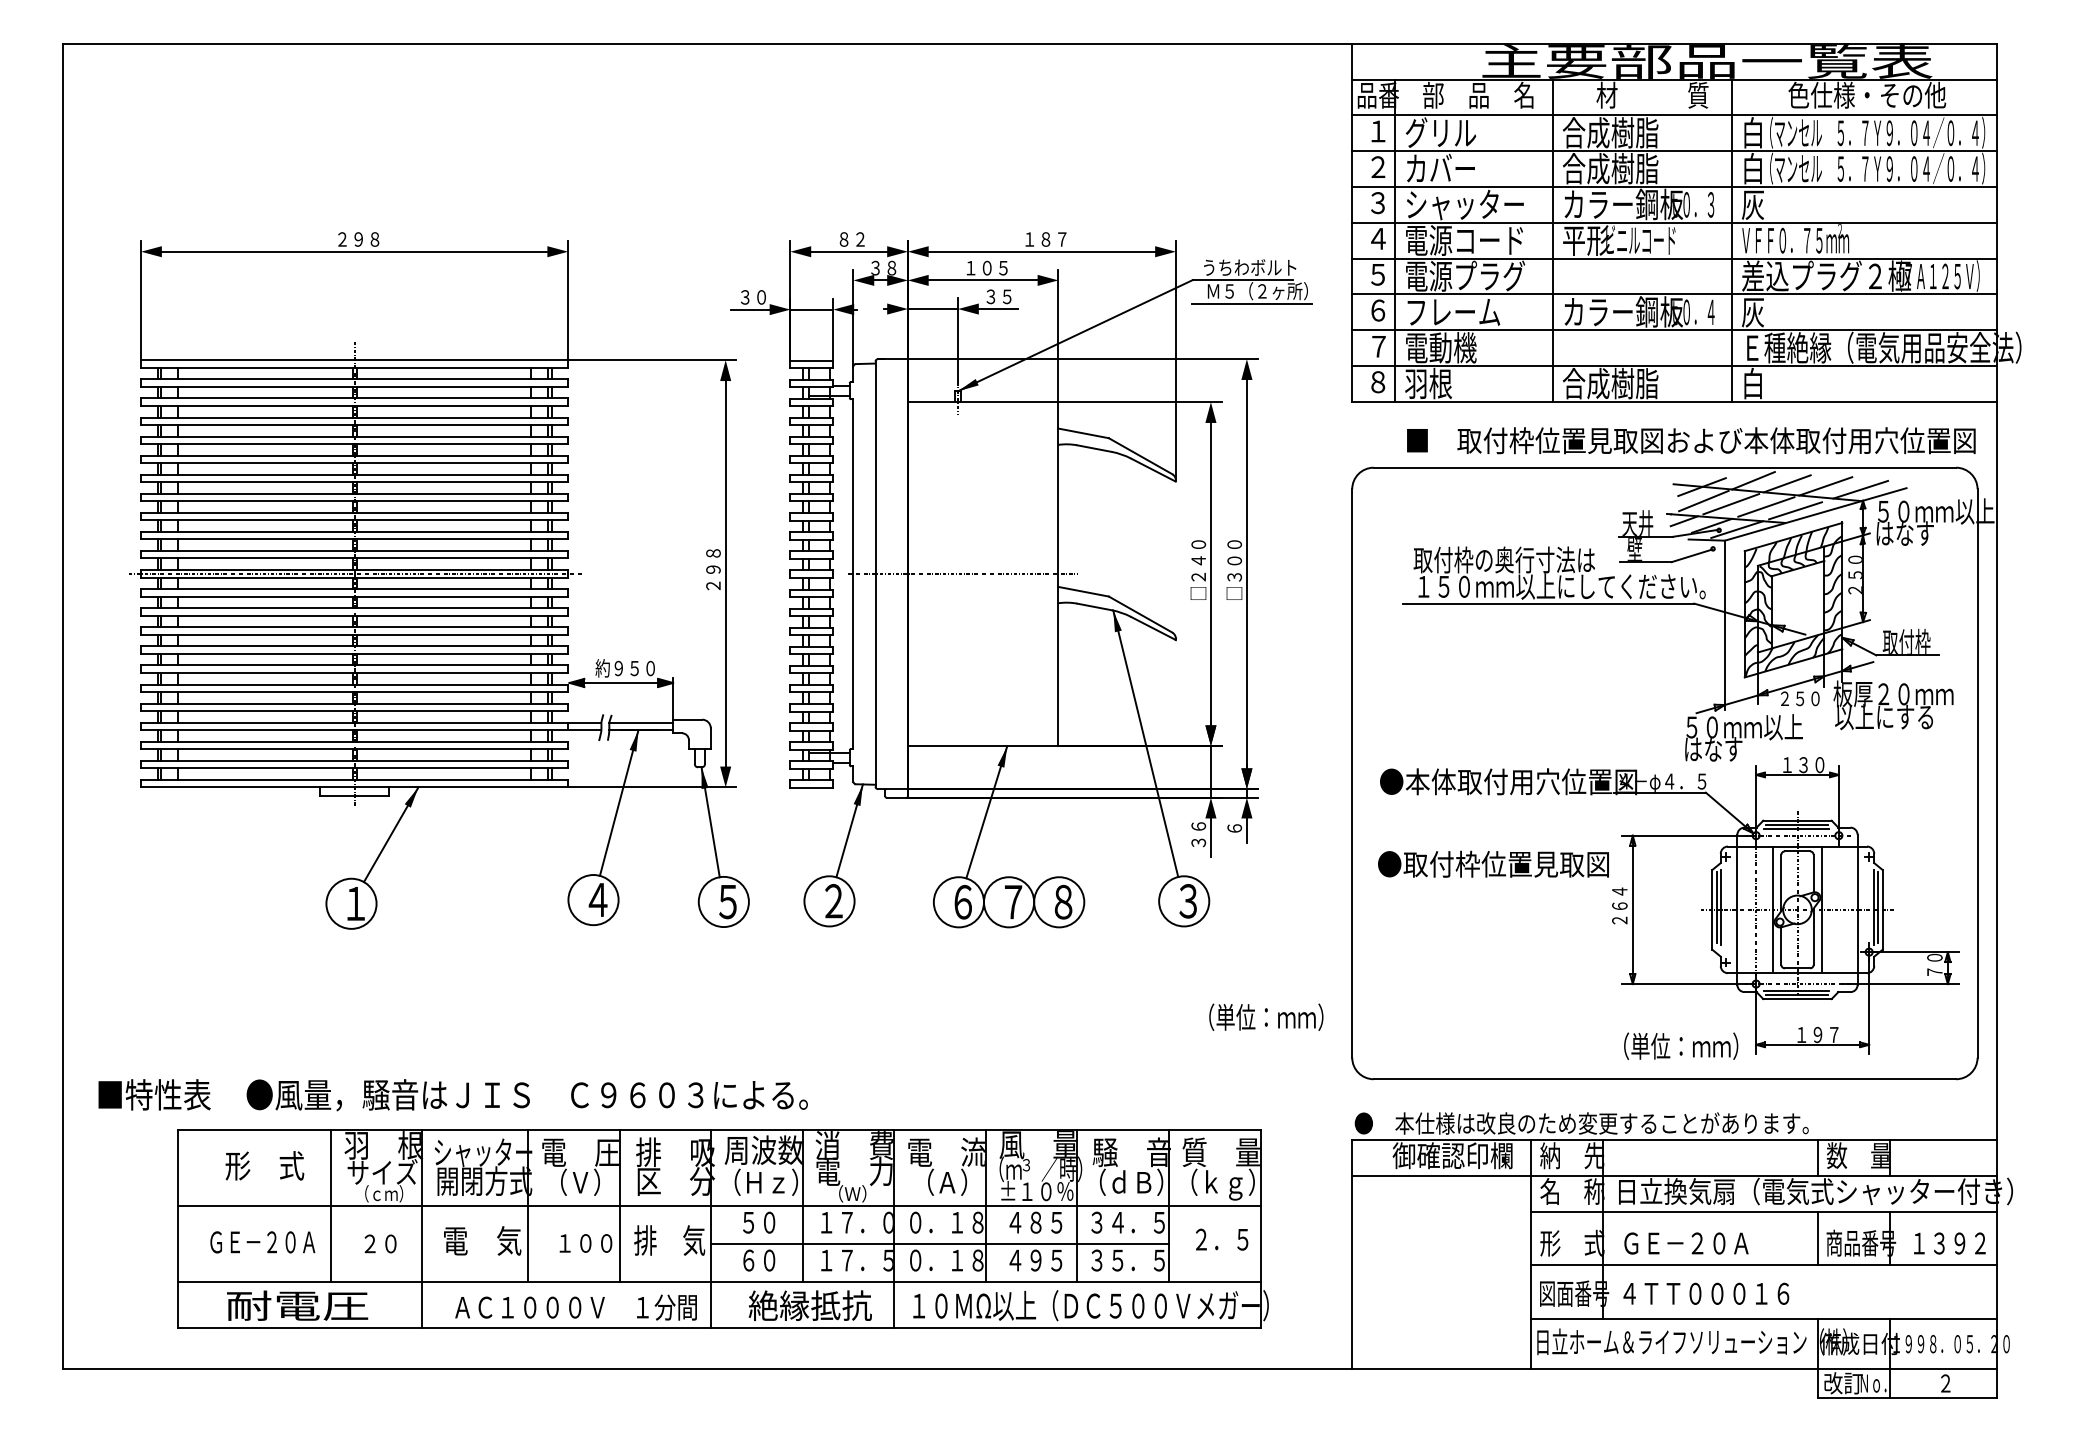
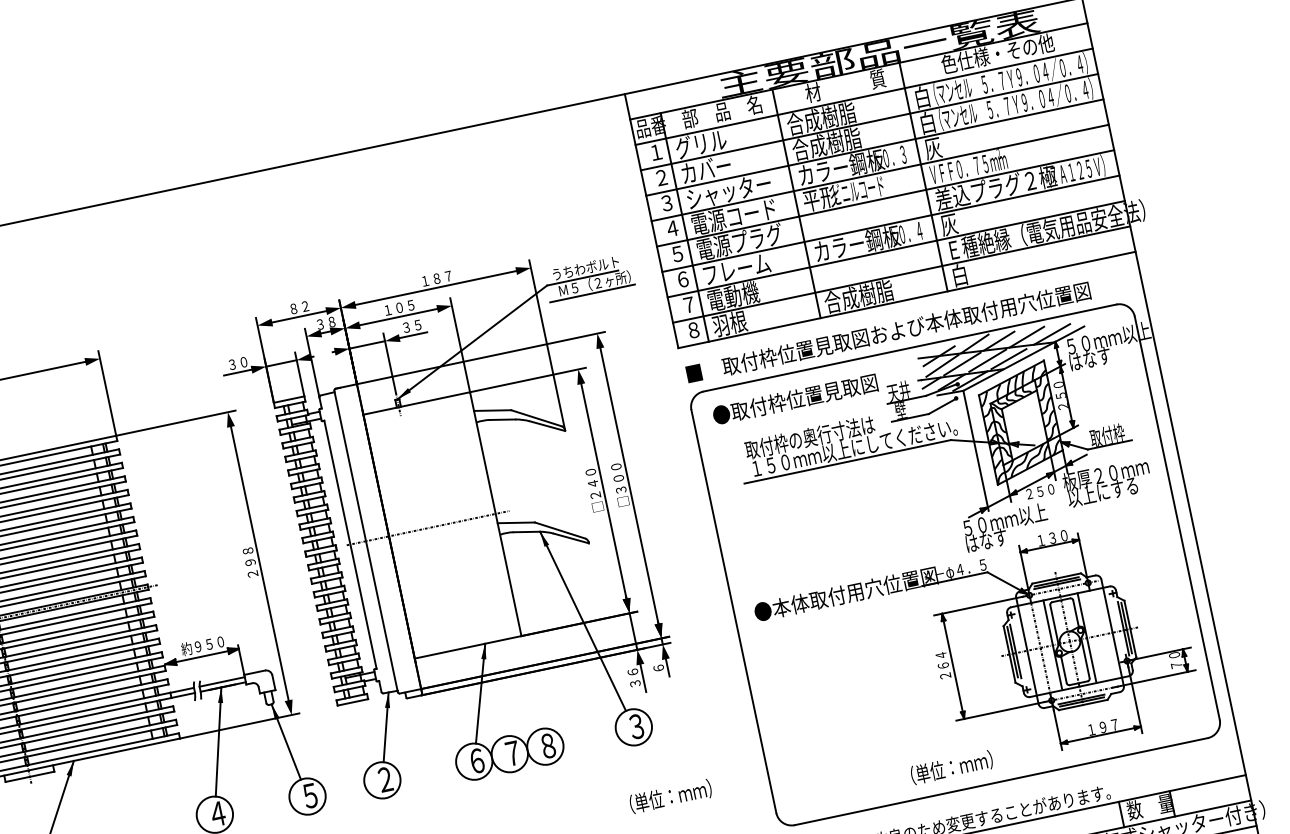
text: (1691, 440) -> (888, 332), moved
text: (1493, 863) -> (795, 398), moved
text: (1266, 1016) -> (670, 795), moved
text: (1681, 1045) -> (951, 767), moved

